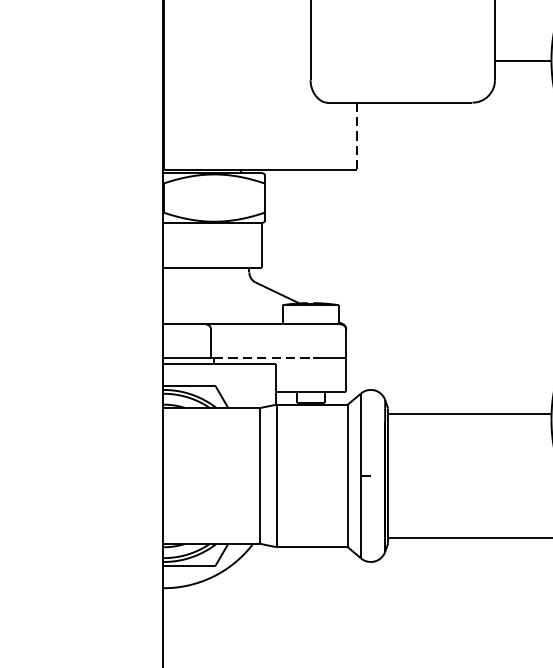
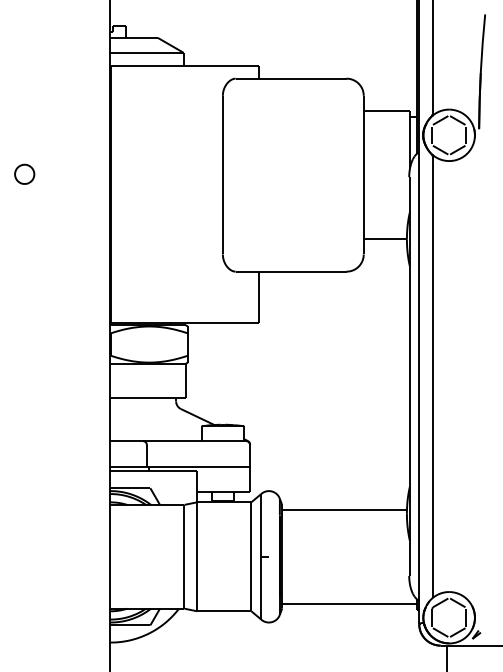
line: (357, 136) -> (258, 297), dashed -> solid
line: (262, 357) -> (186, 466), dashed -> solid

